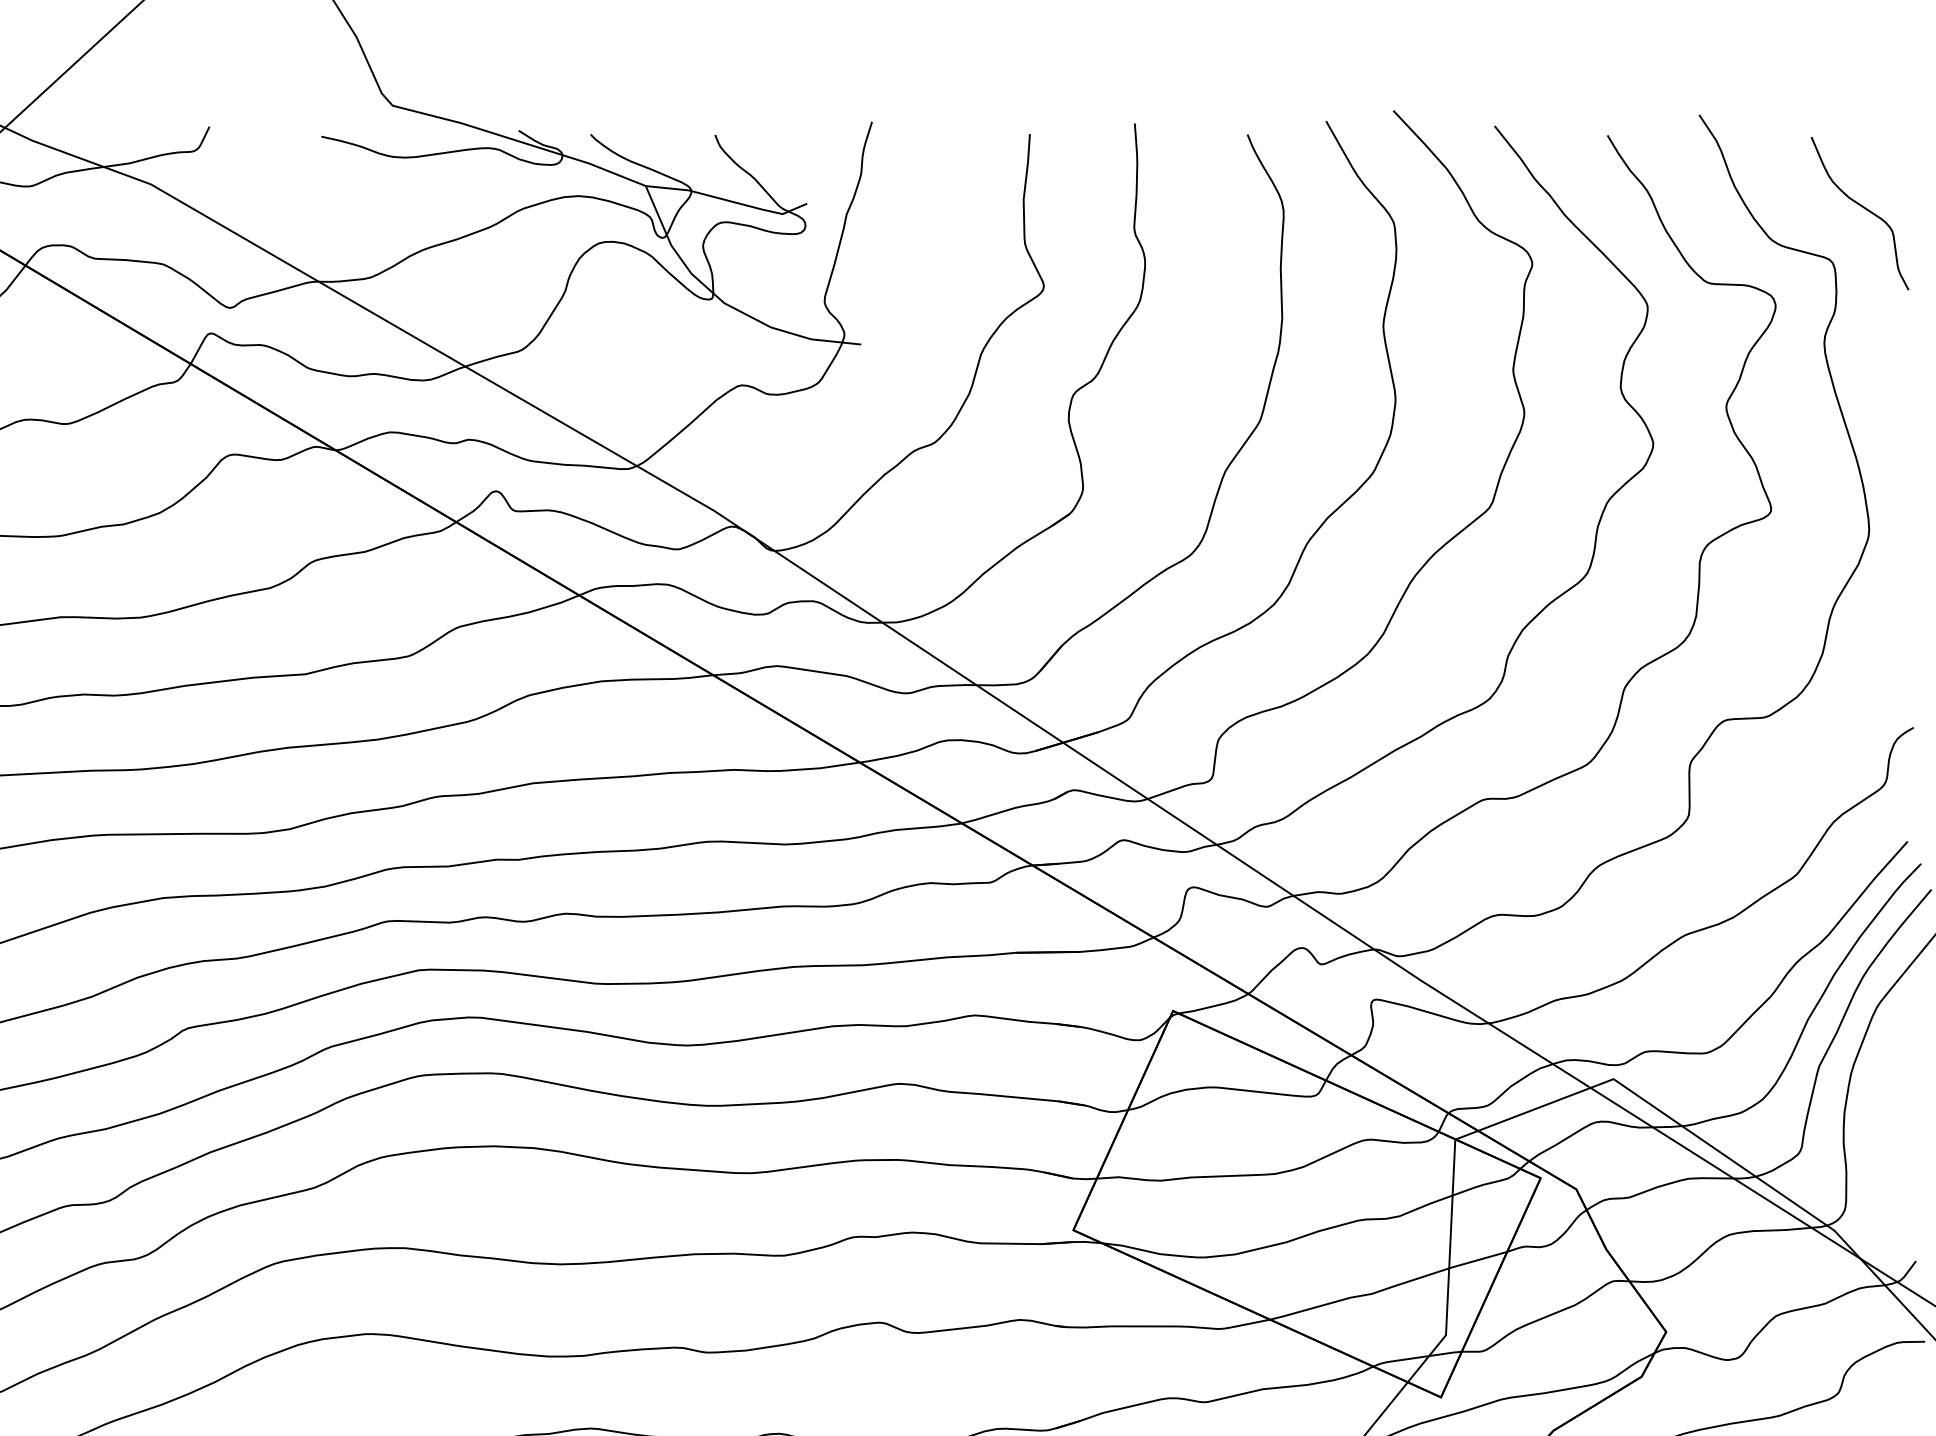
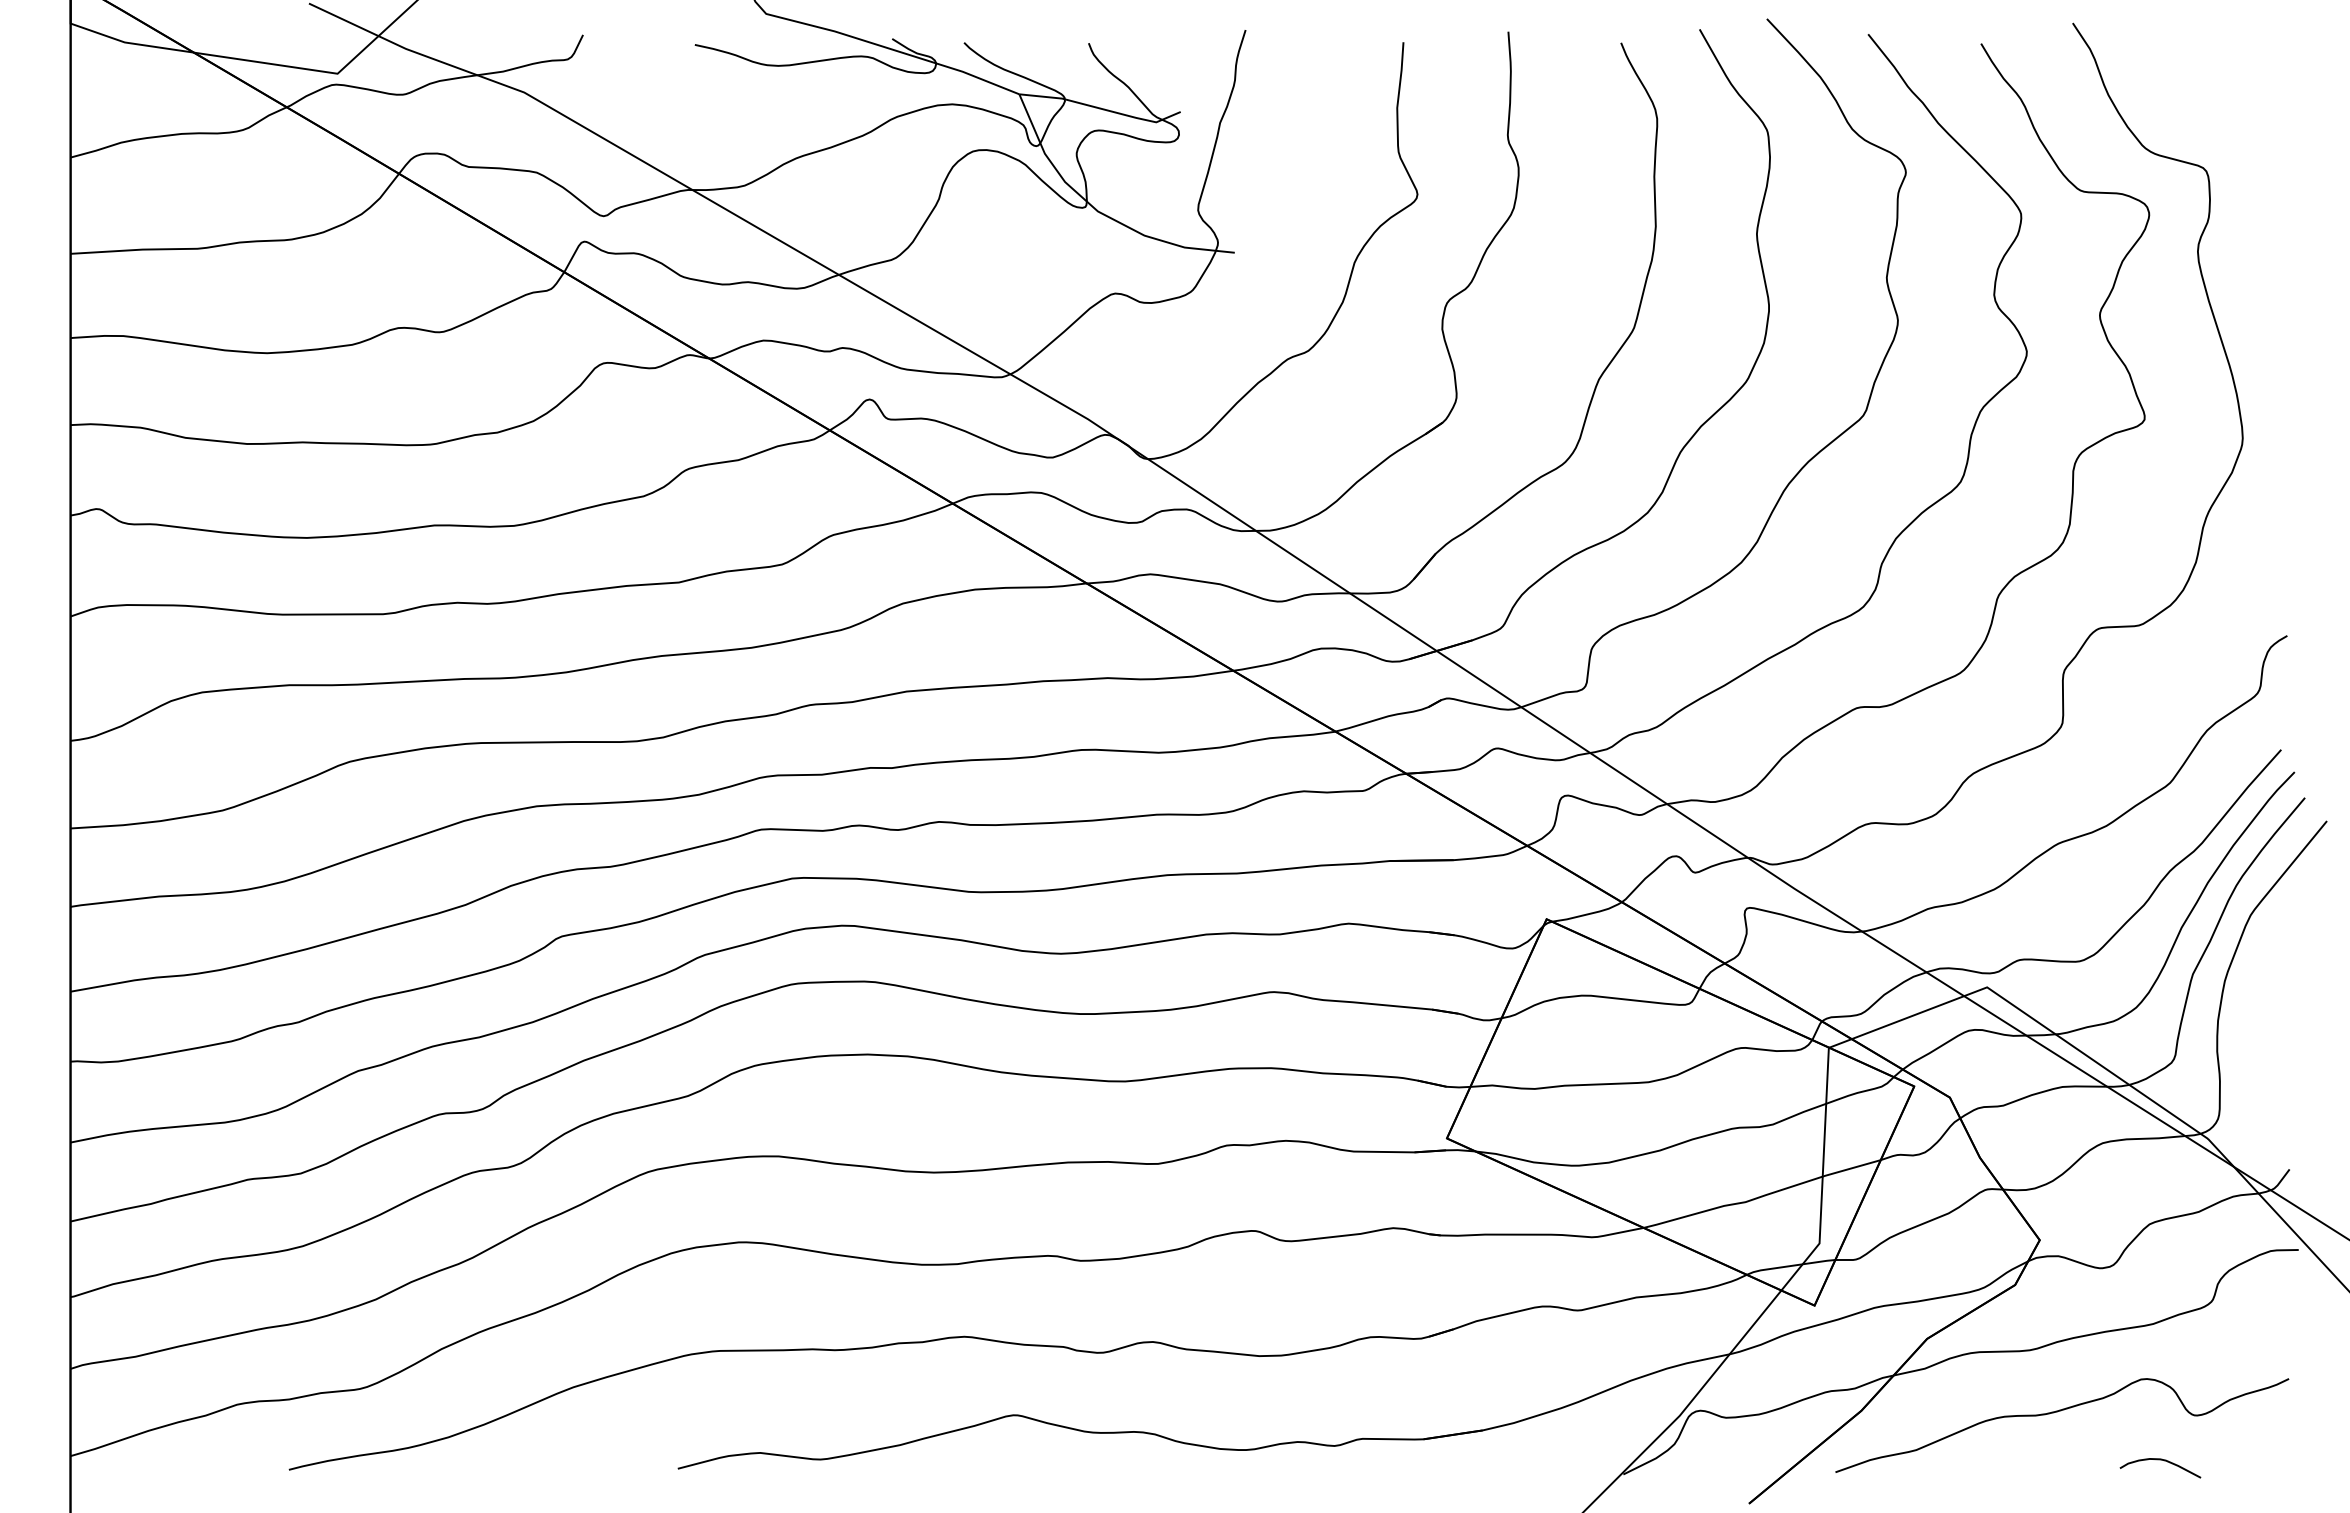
curve: (1862, 208) -> (2236, 116), removed

